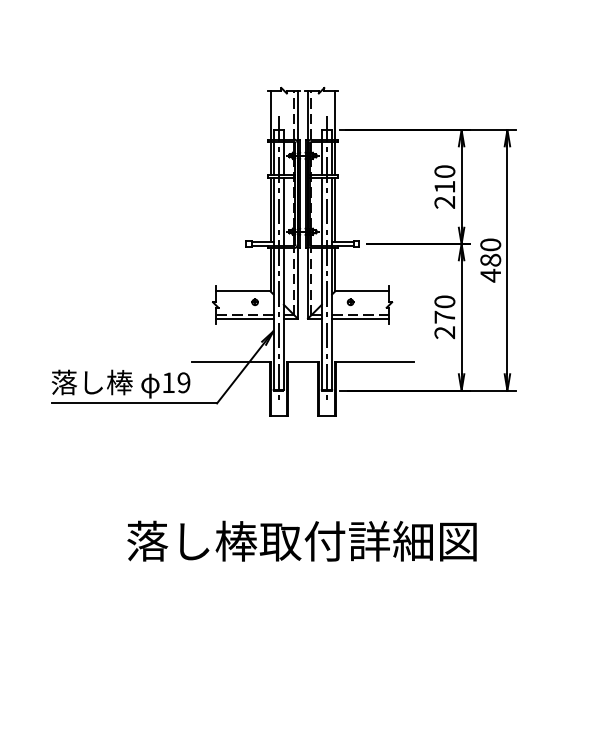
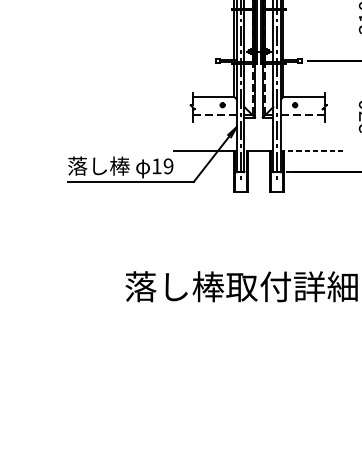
line: (244, 318) -> (214, 117), removed
line: (360, 318) -> (302, 117), removed
line: (374, 362) -> (313, 150), solid -> dashed

